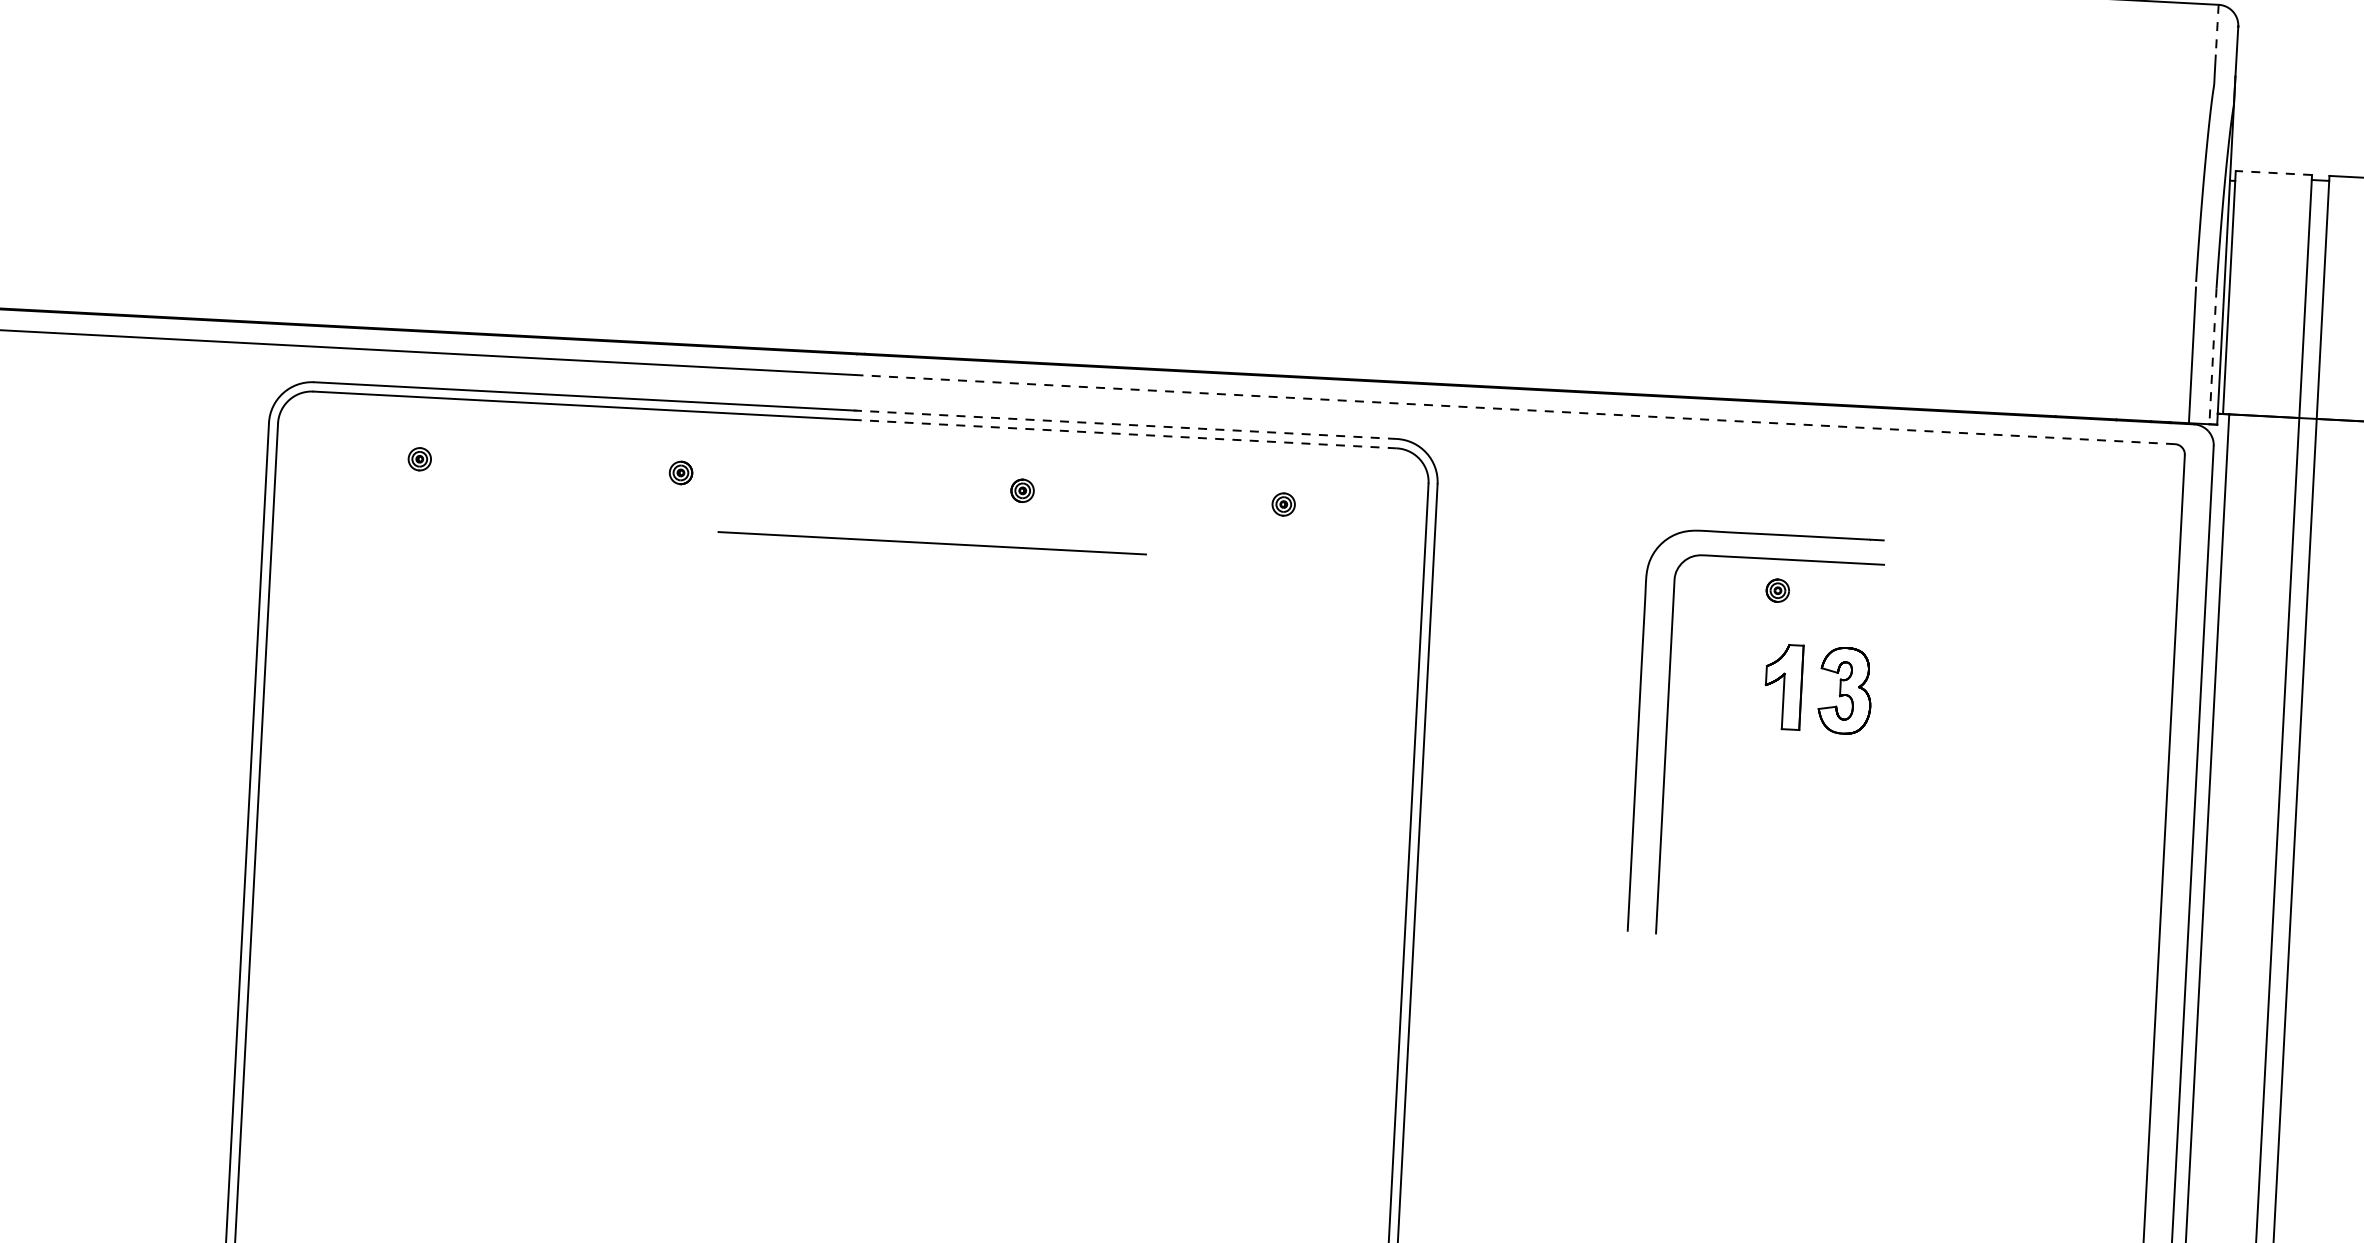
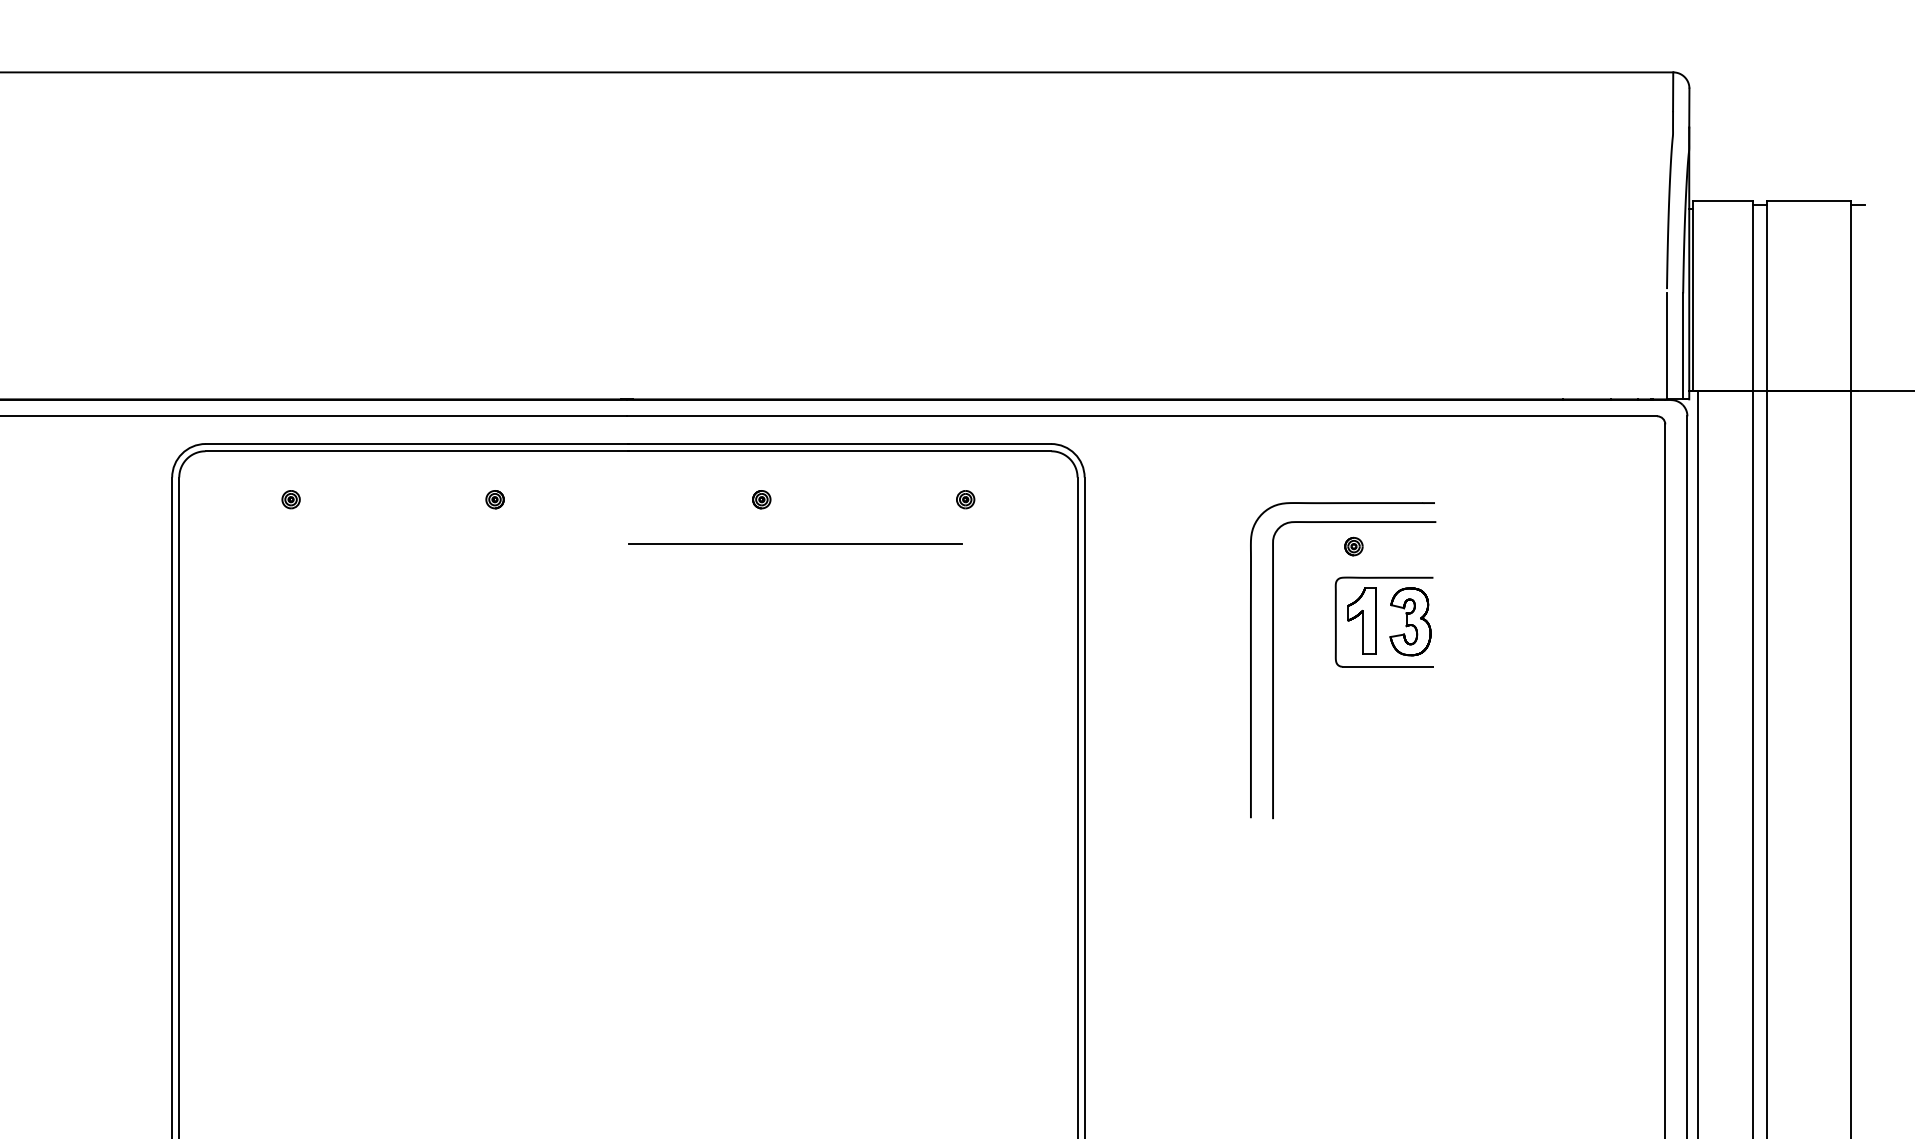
line: (2217, 30) -> (1673, 92), dashed -> solid
line: (2274, 173) -> (1723, 201), dashed -> solid
line: (2213, 356) -> (1683, 346), dashed -> solid
line: (1515, 409) -> (1142, 416), dashed -> solid
line: (1125, 425) -> (839, 444), dashed -> solid
line: (1125, 434) -> (839, 451), dashed -> solid
line: (932, 542) -> (795, 543), moved
part: (1813, 633) -> (1383, 578), added

